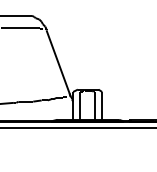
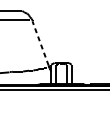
line: (57, 61) -> (40, 43), solid -> dashed

